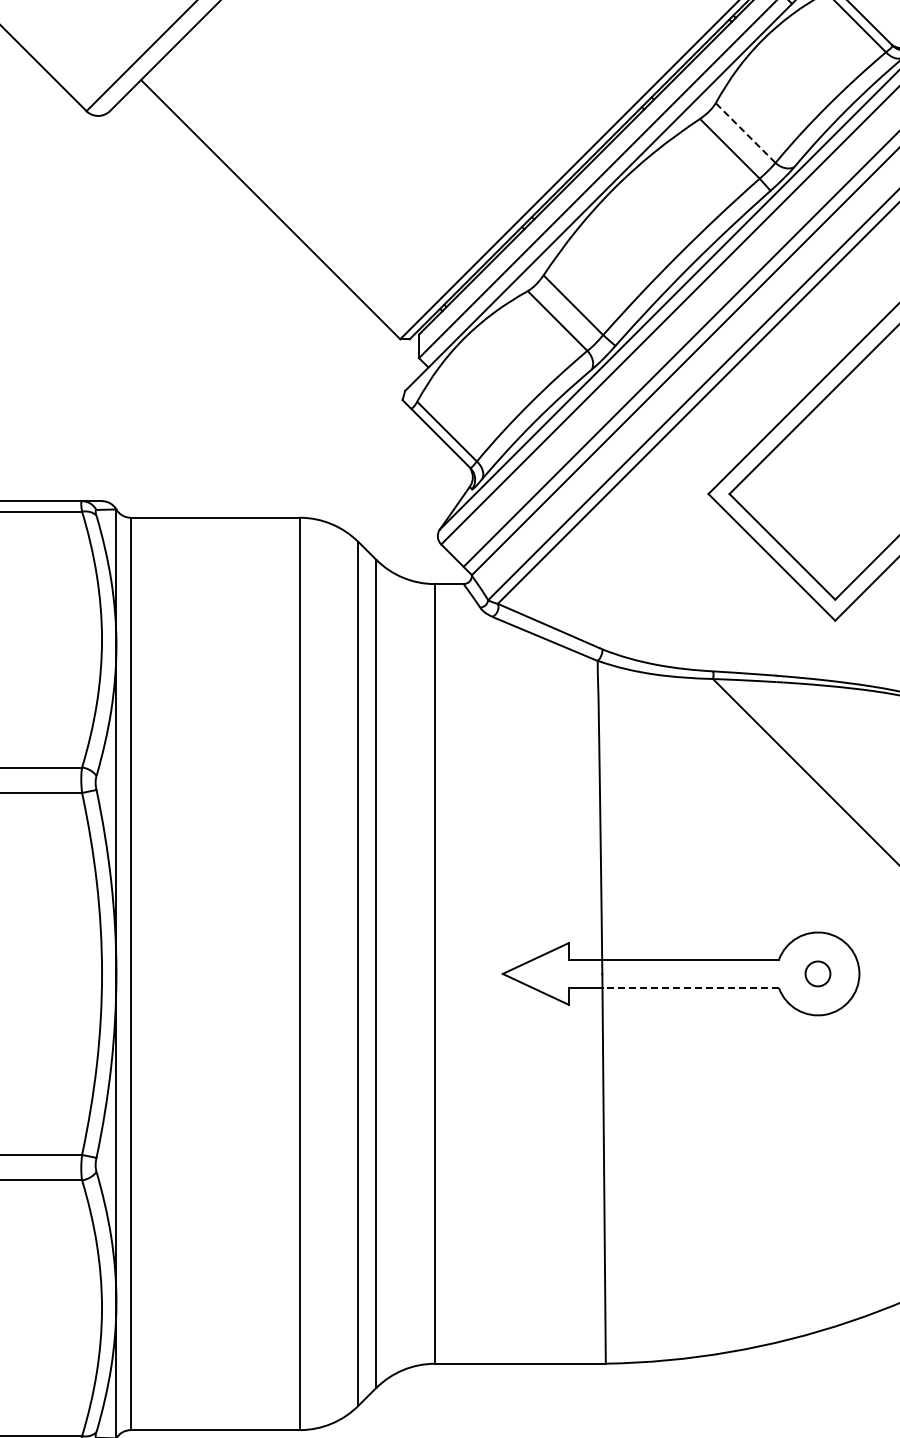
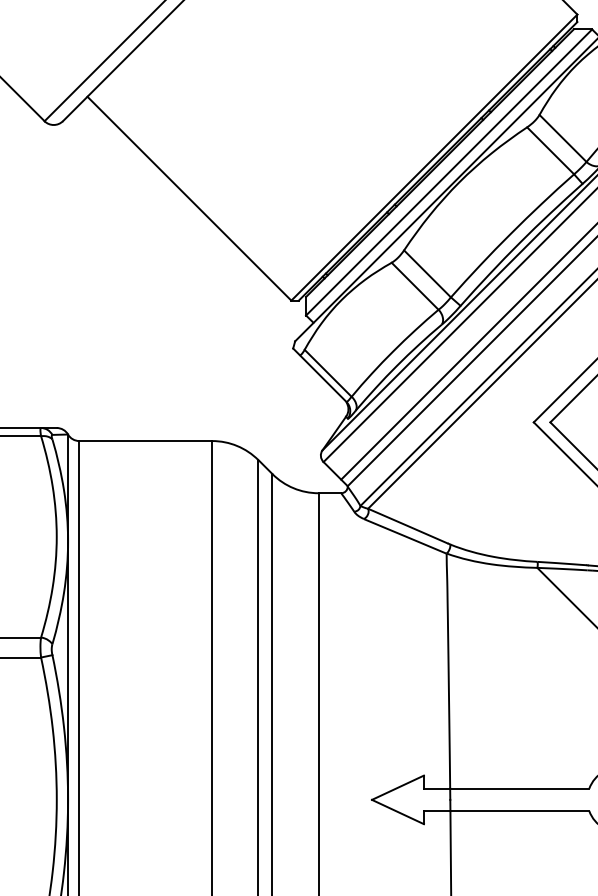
line: (745, 132) -> (562, 138), dashed -> solid
line: (690, 988) -> (519, 811), dashed -> solid

